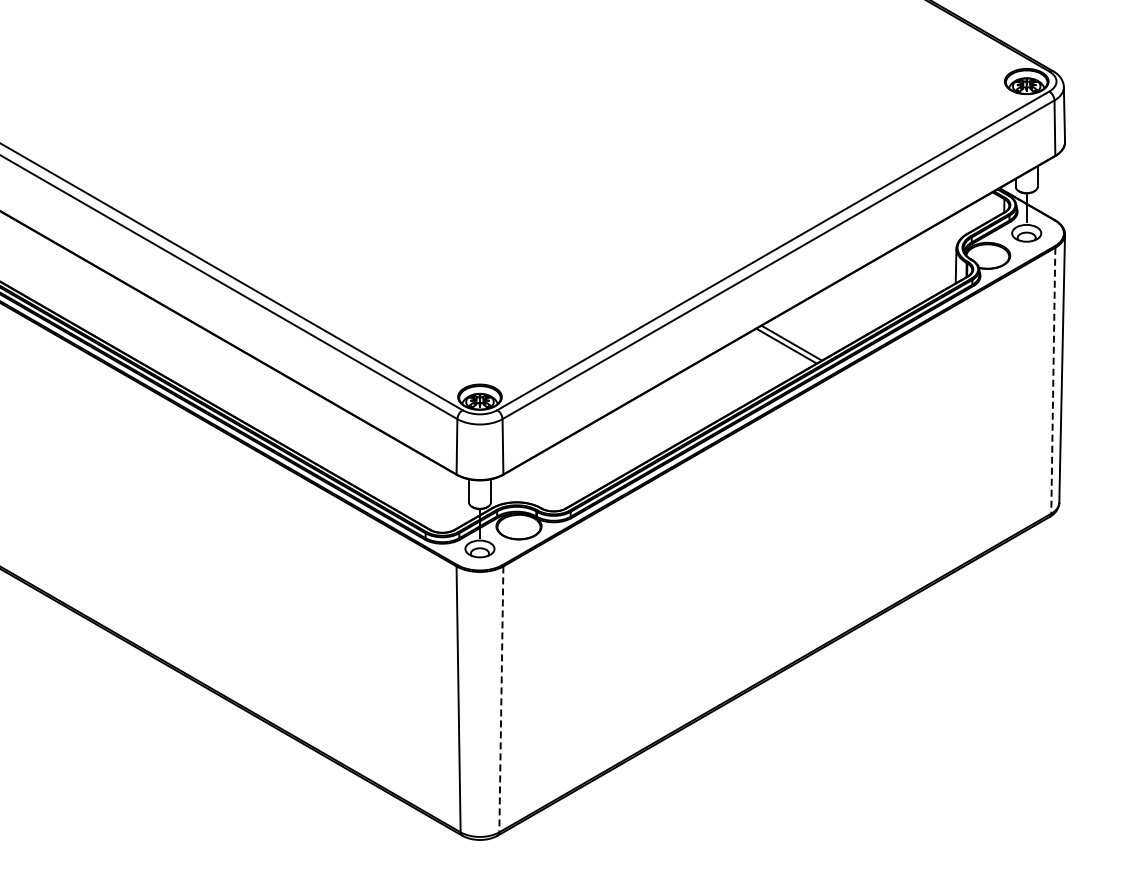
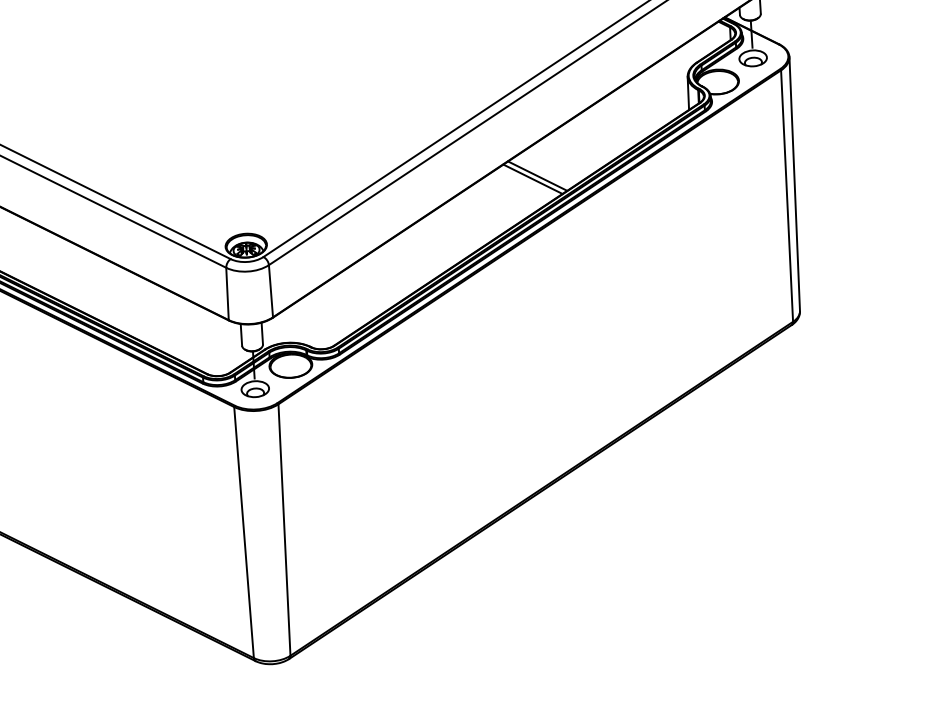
line: (1053, 380) -> (787, 195), dashed -> solid
line: (501, 699) -> (284, 530), dashed -> solid

